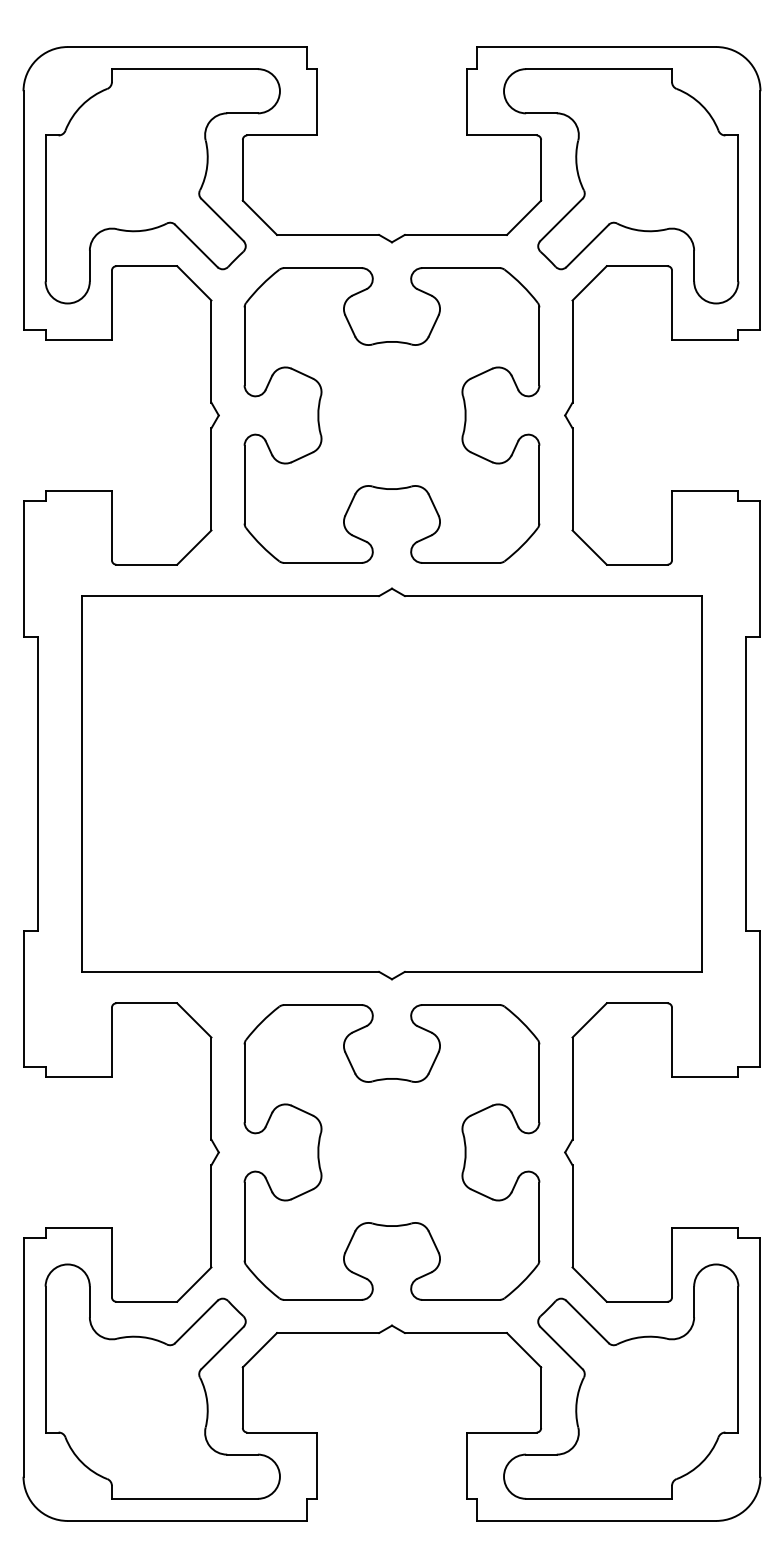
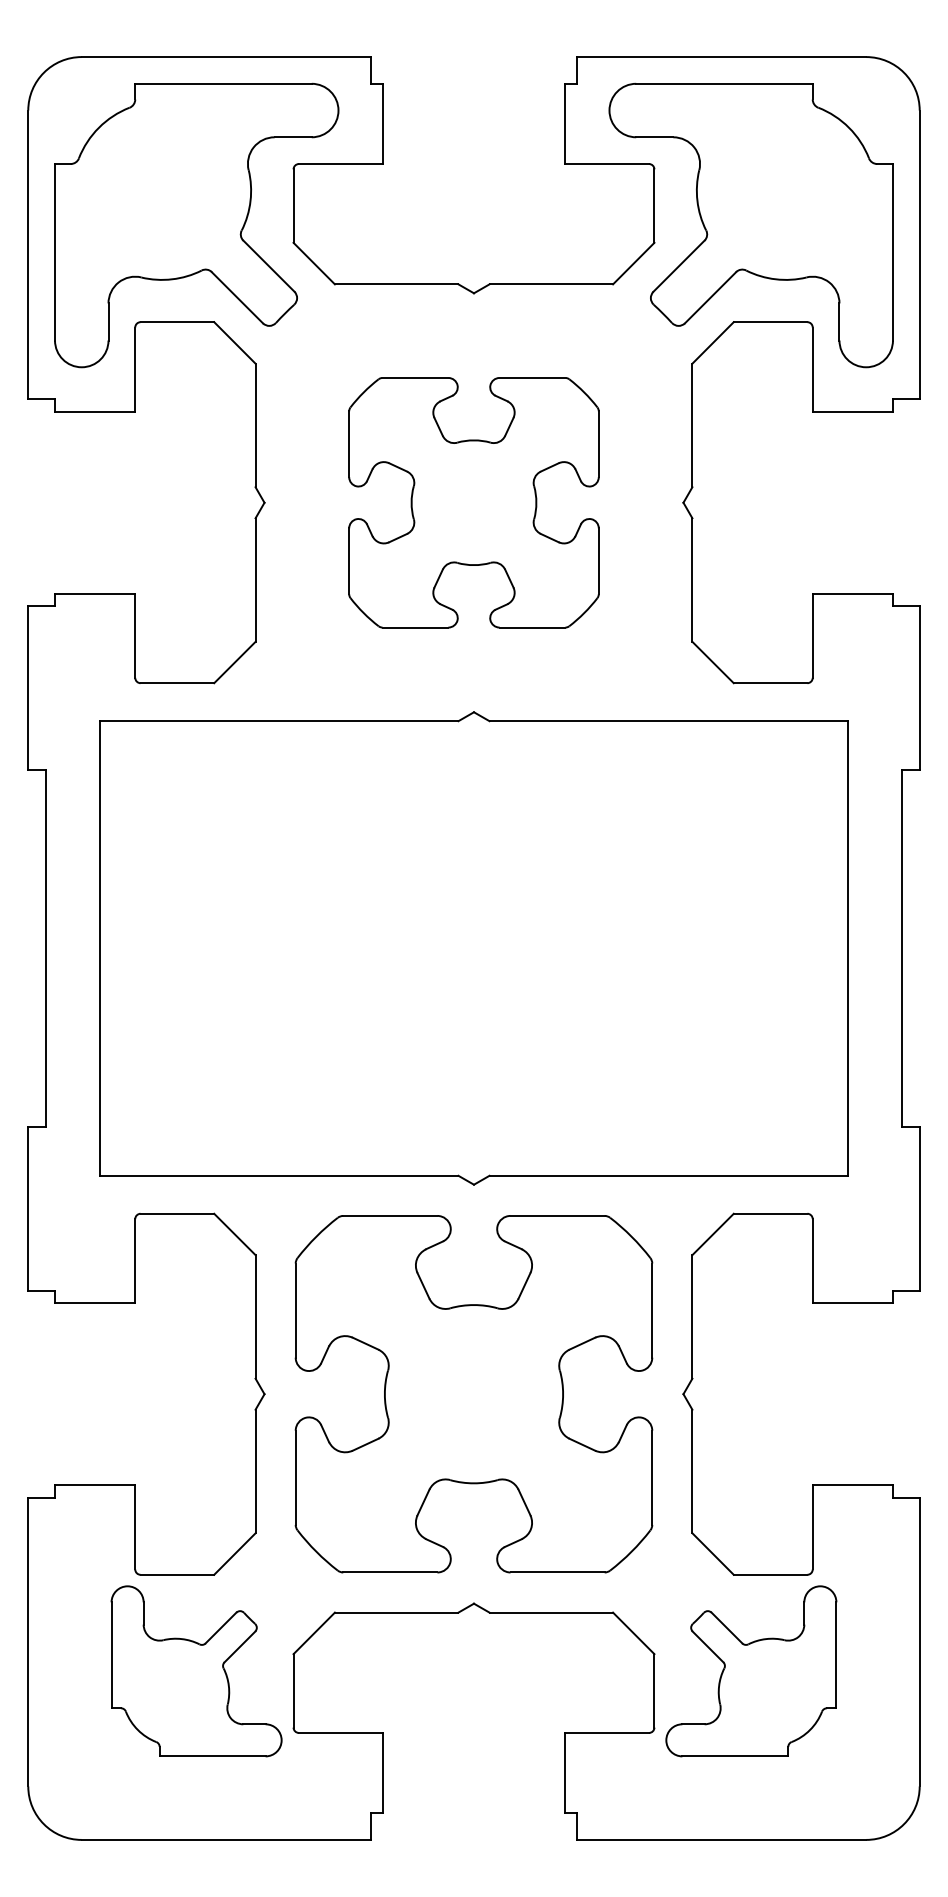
part: (391, 415) -> (473, 502), size x0.7
part: (162, 1381) -> (196, 1671), size x0.6
part: (621, 1381) -> (751, 1671), size x0.6

